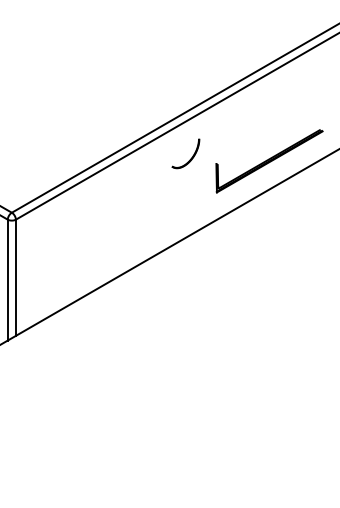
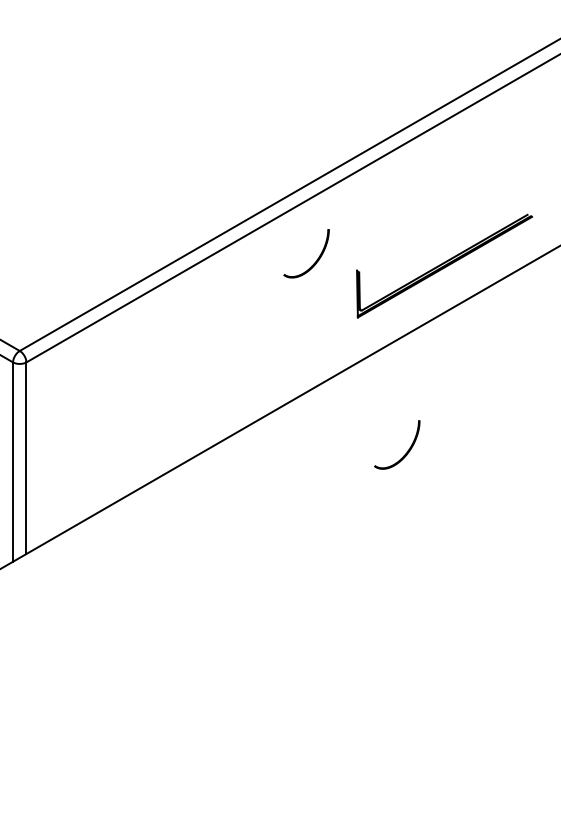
part: (245, 274) -> (404, 452), added

